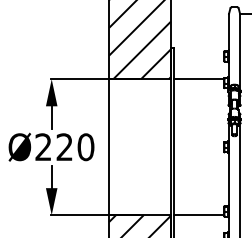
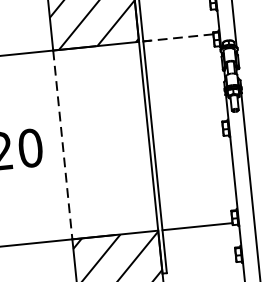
line: (198, 79) -> (177, 38), solid -> dashed
line: (109, 147) -> (63, 145), solid -> dashed

